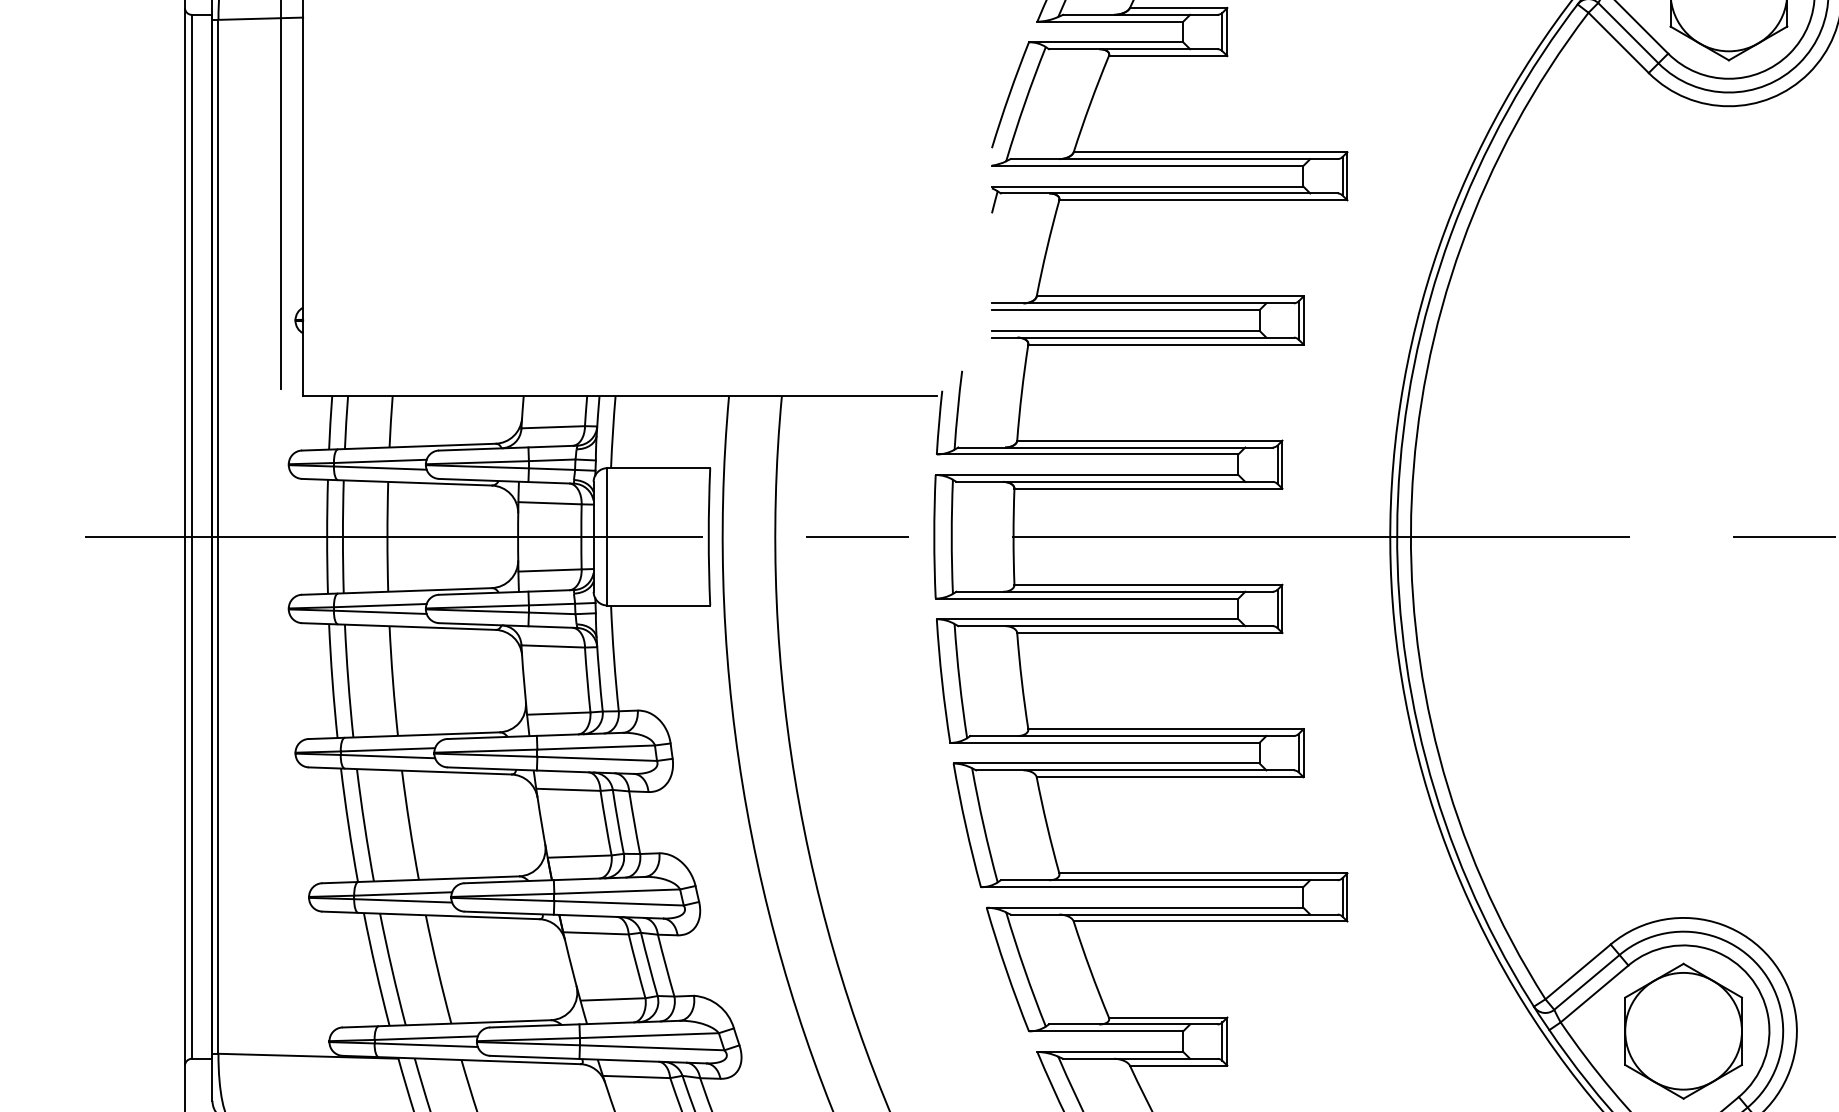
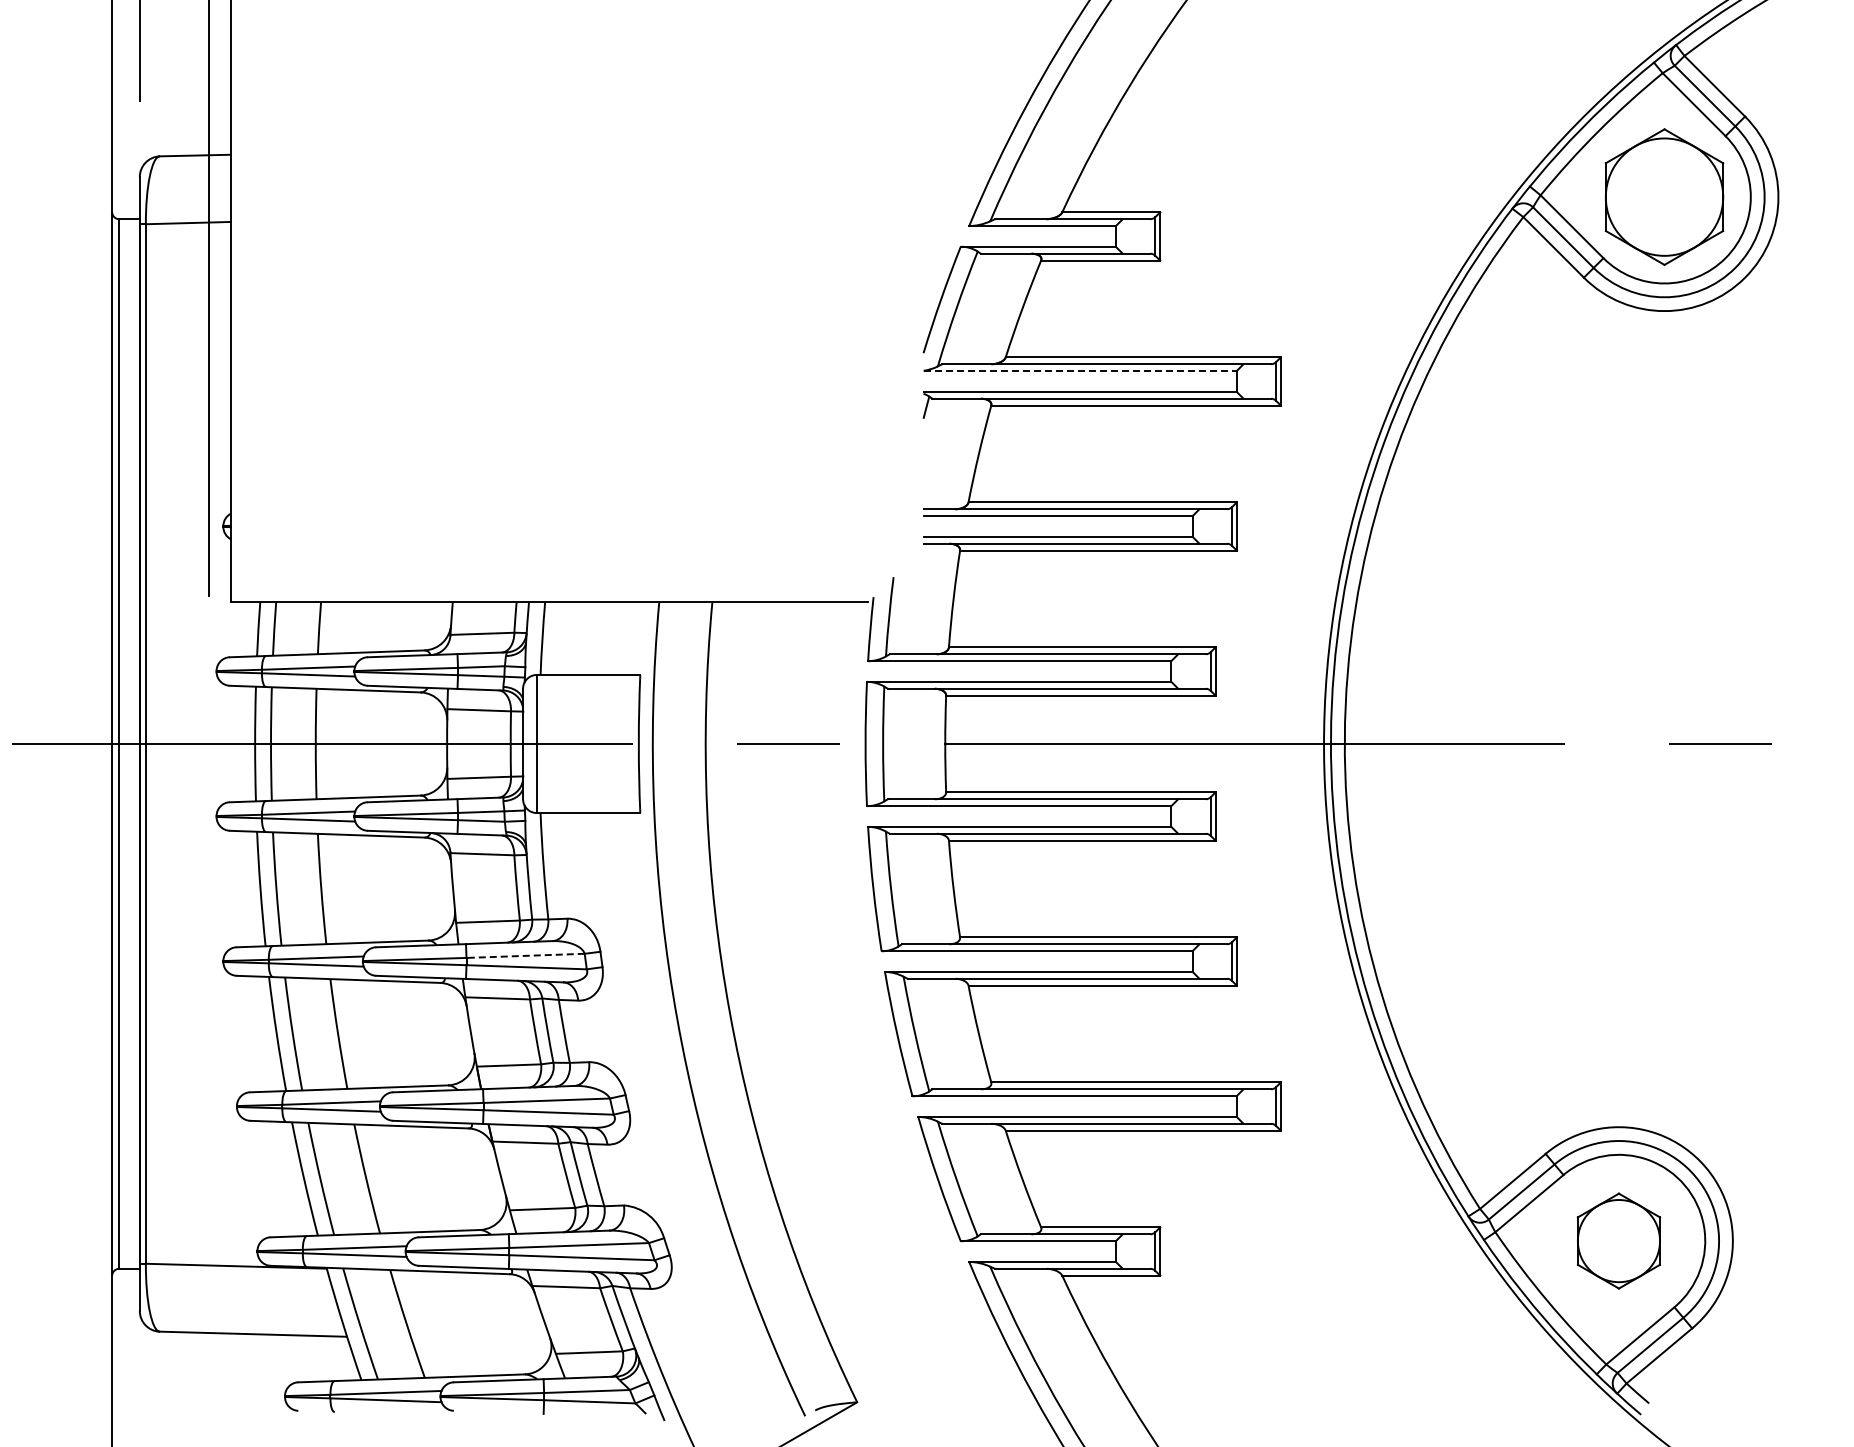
line: (1148, 166) -> (1080, 371), solid -> dashed
line: (596, 747) -> (525, 955), solid -> dashed
part: (1683, 1030) -> (1618, 1240), size x0.7

